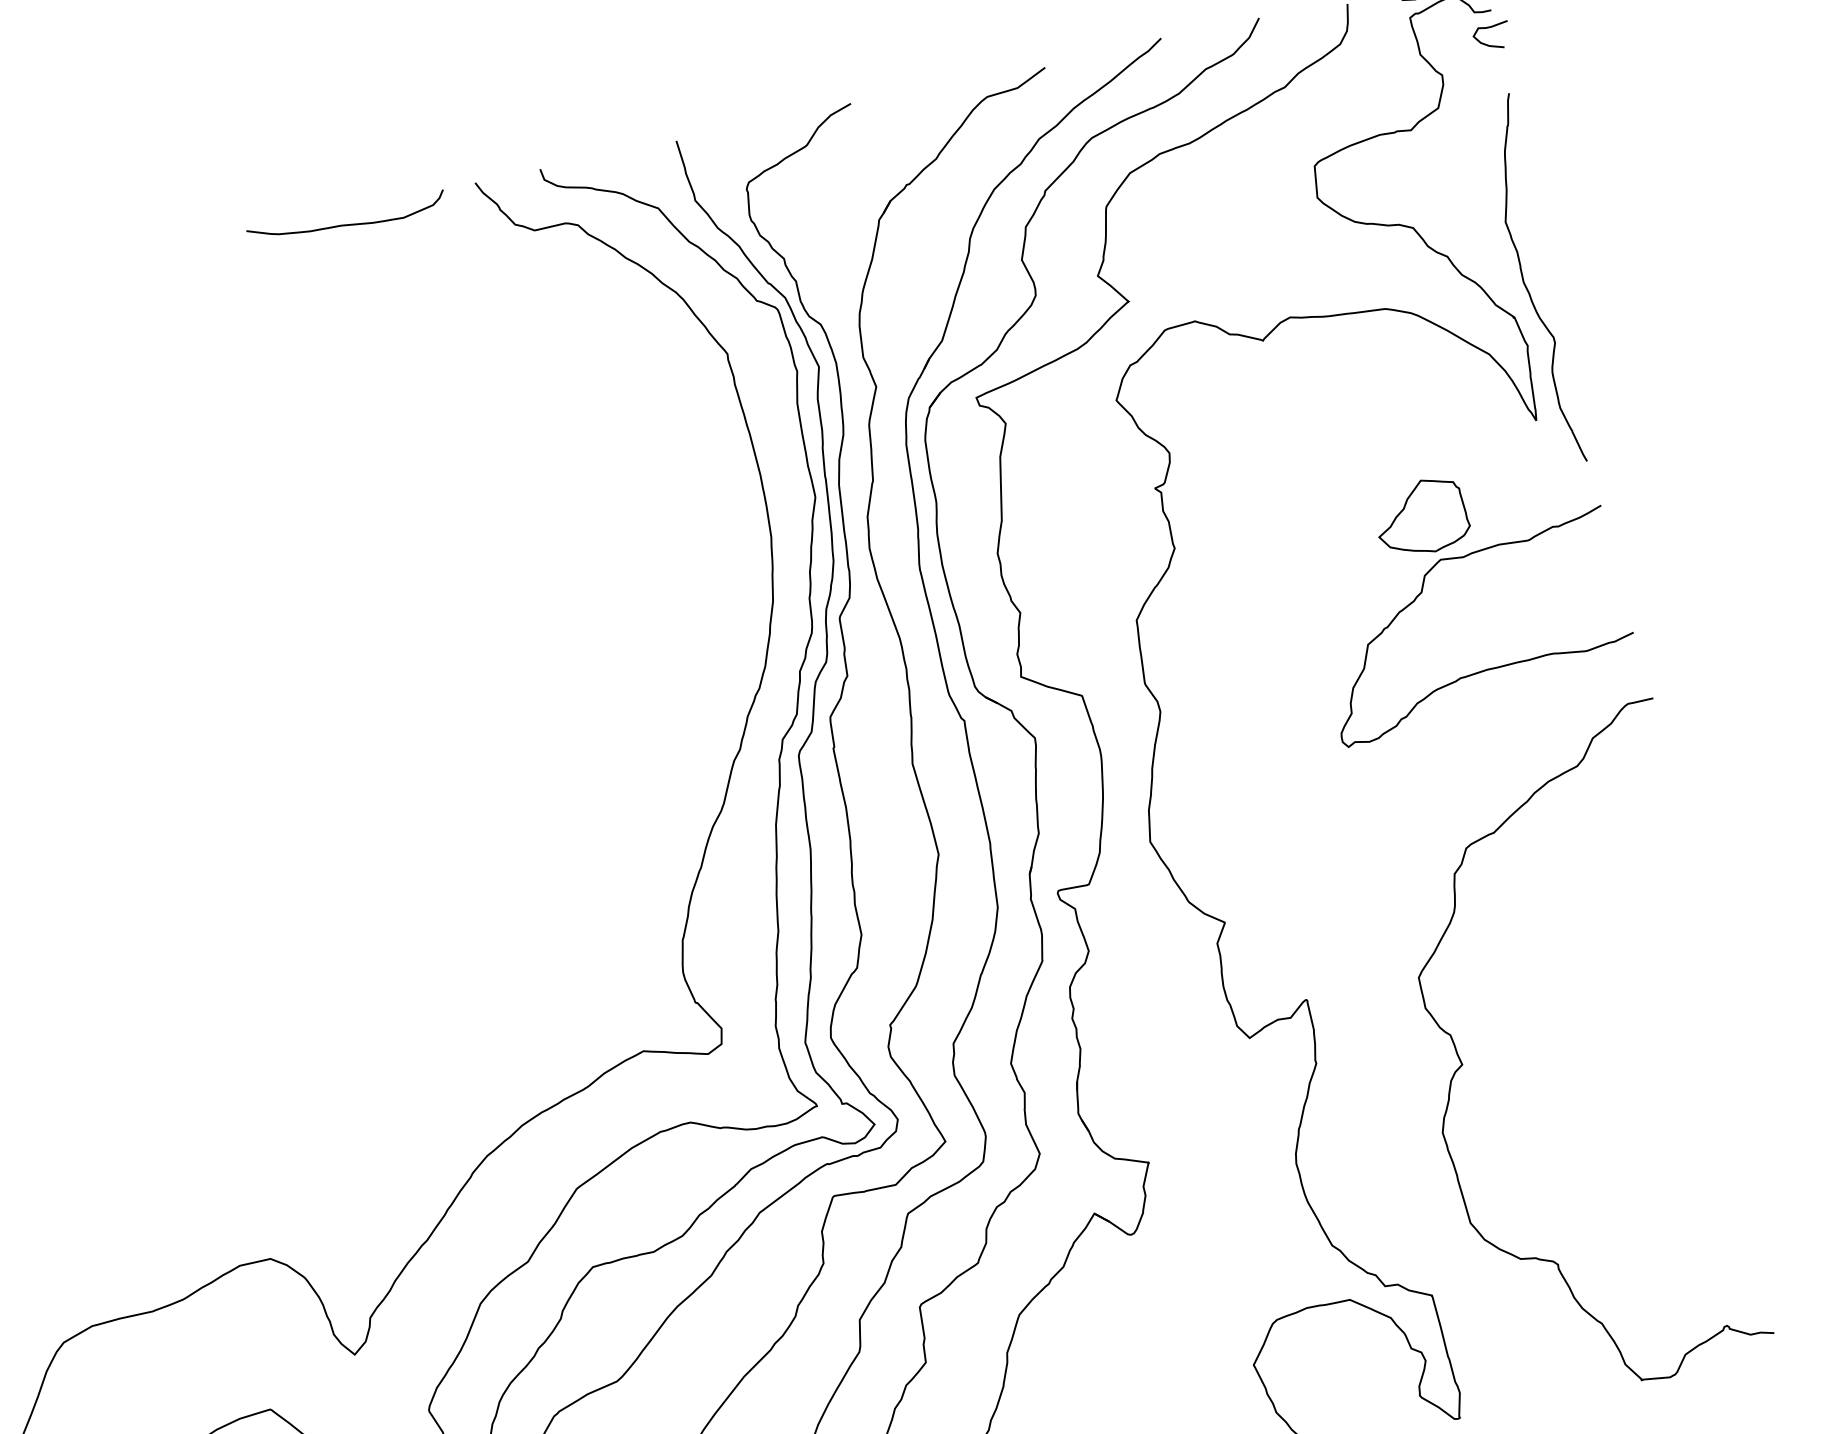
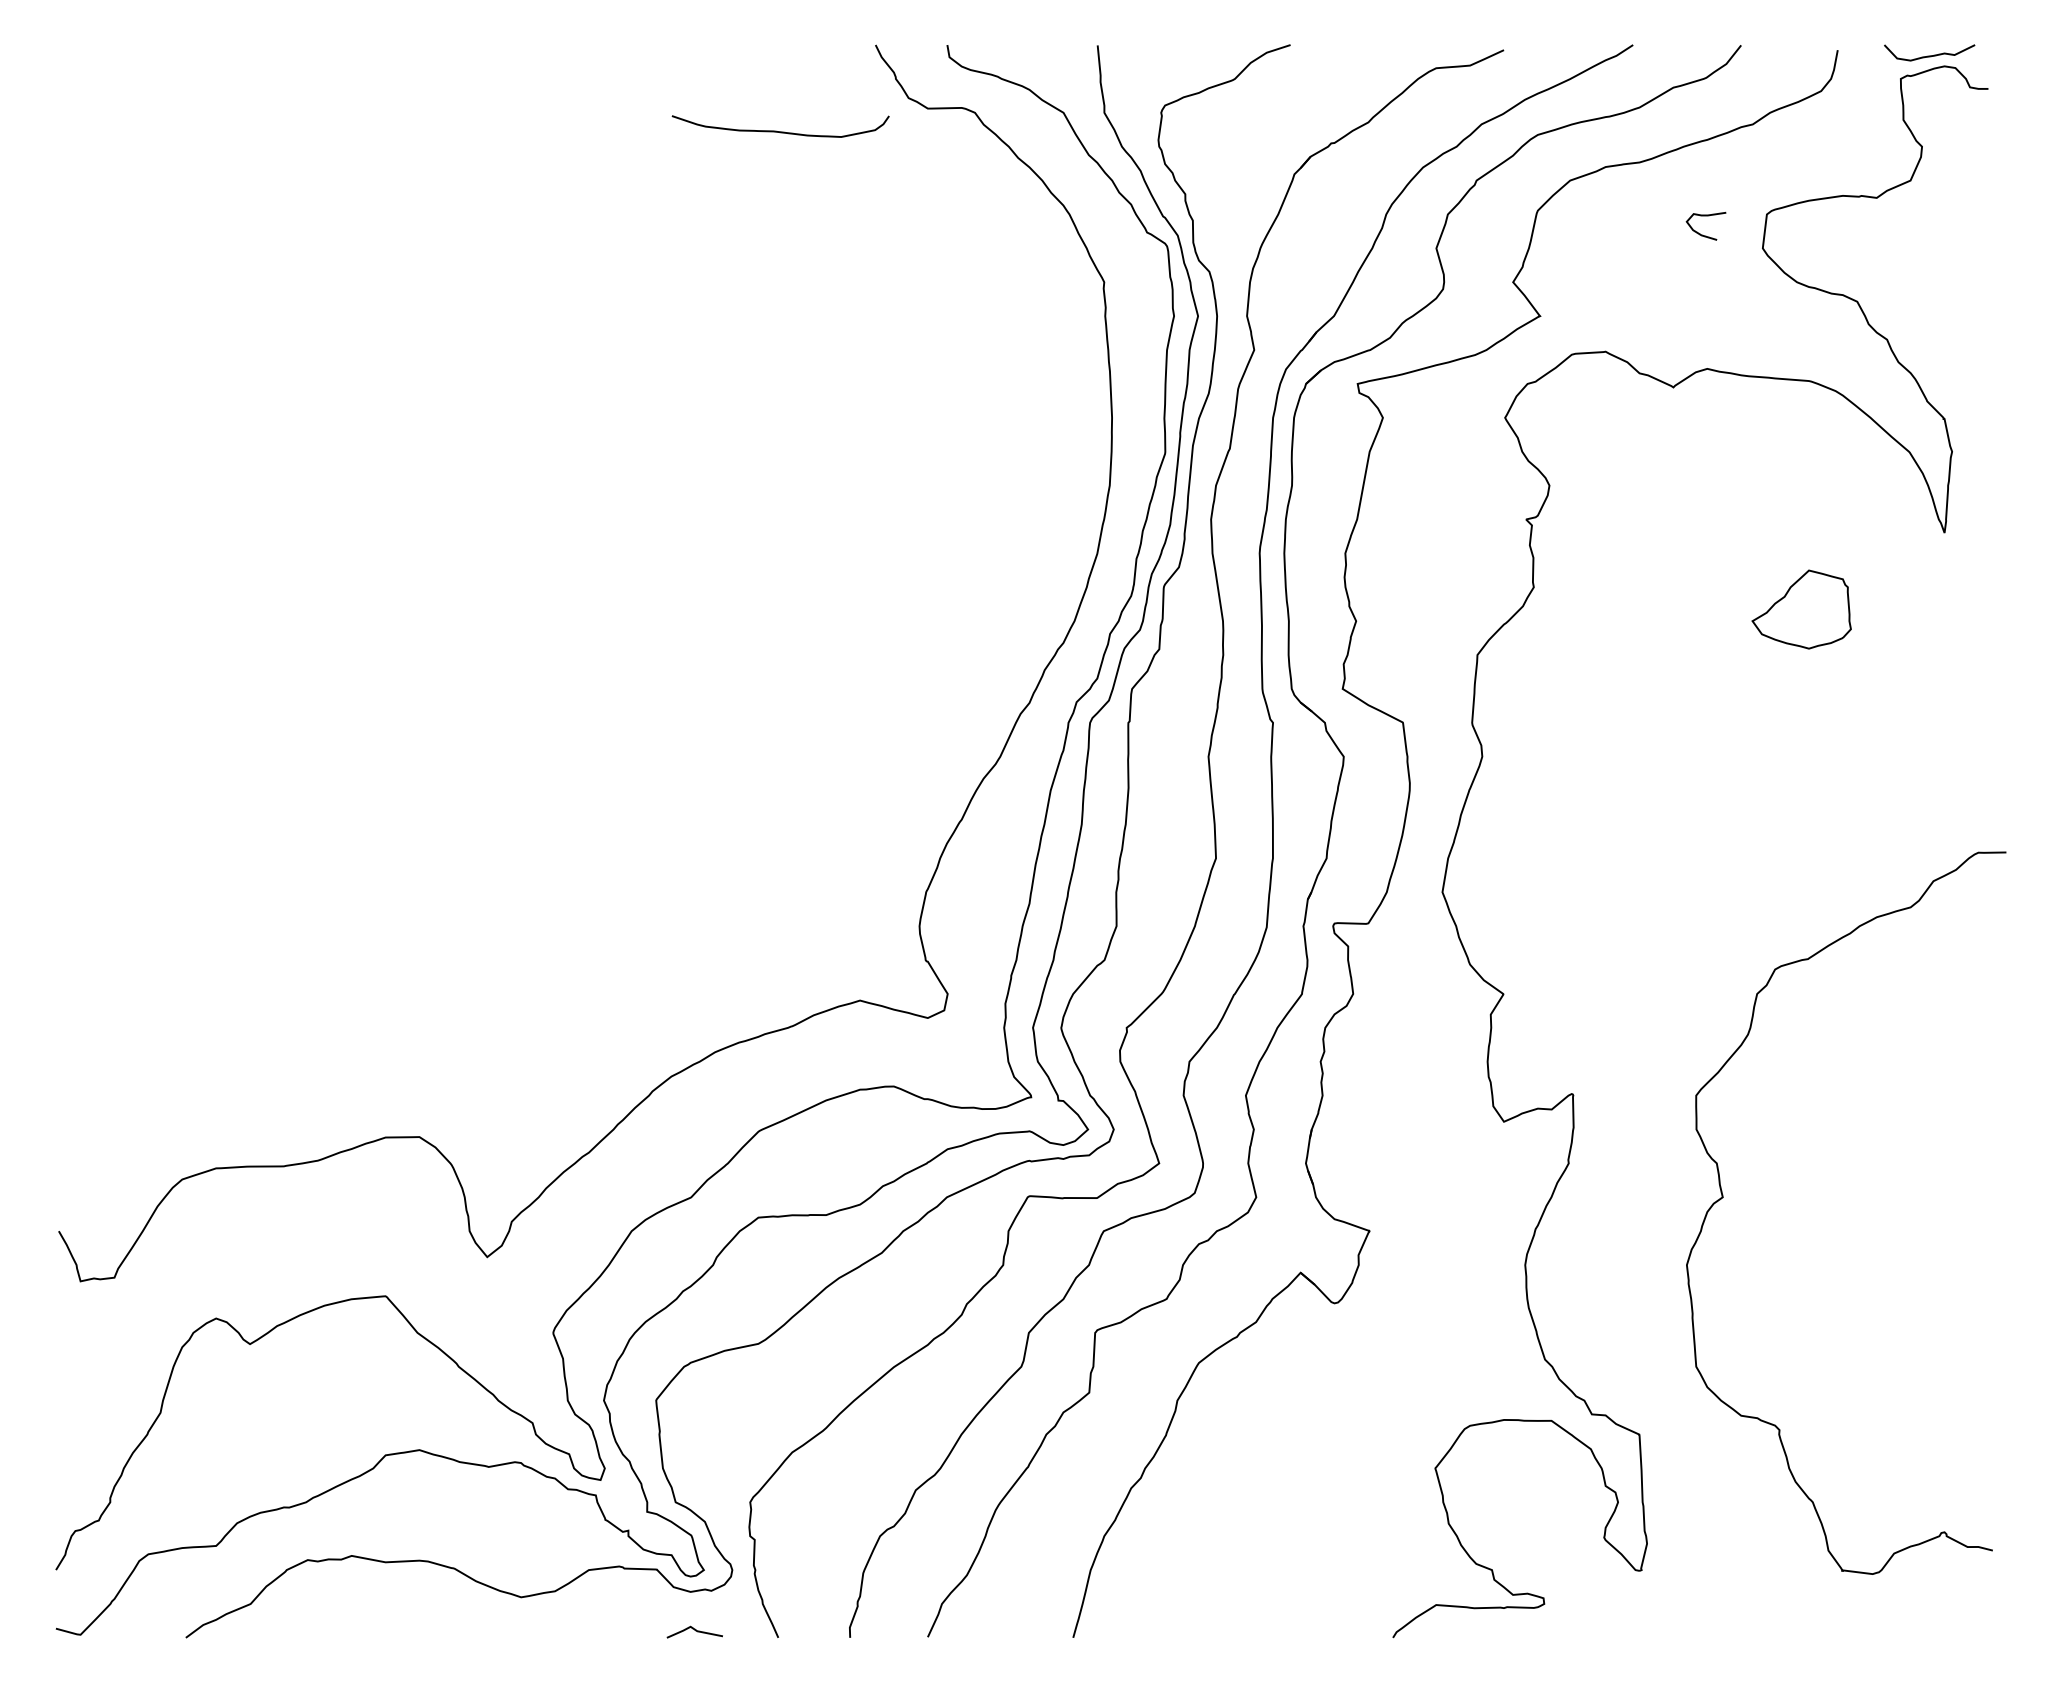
curve: (1489, 28) -> (1705, 216), moved
curve: (347, 224) -> (780, 131), moved
curve: (1525, 282) -> (1963, 384), removed
curve: (1483, 669) -> (1833, 784), removed

